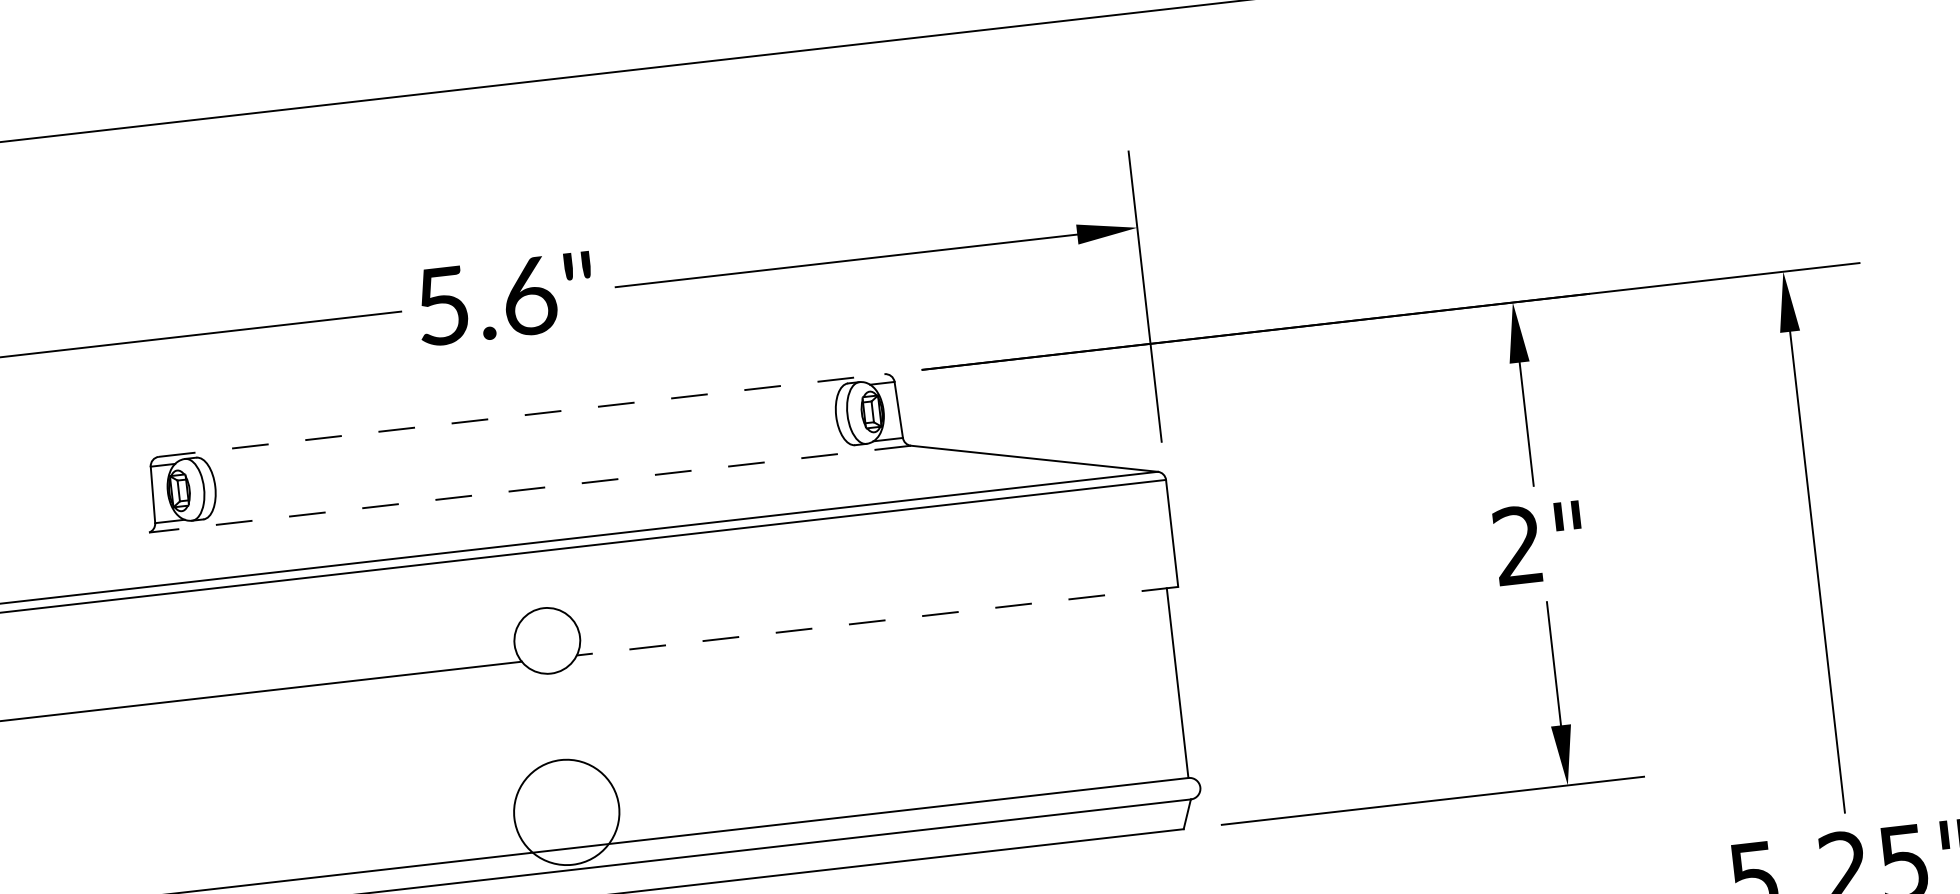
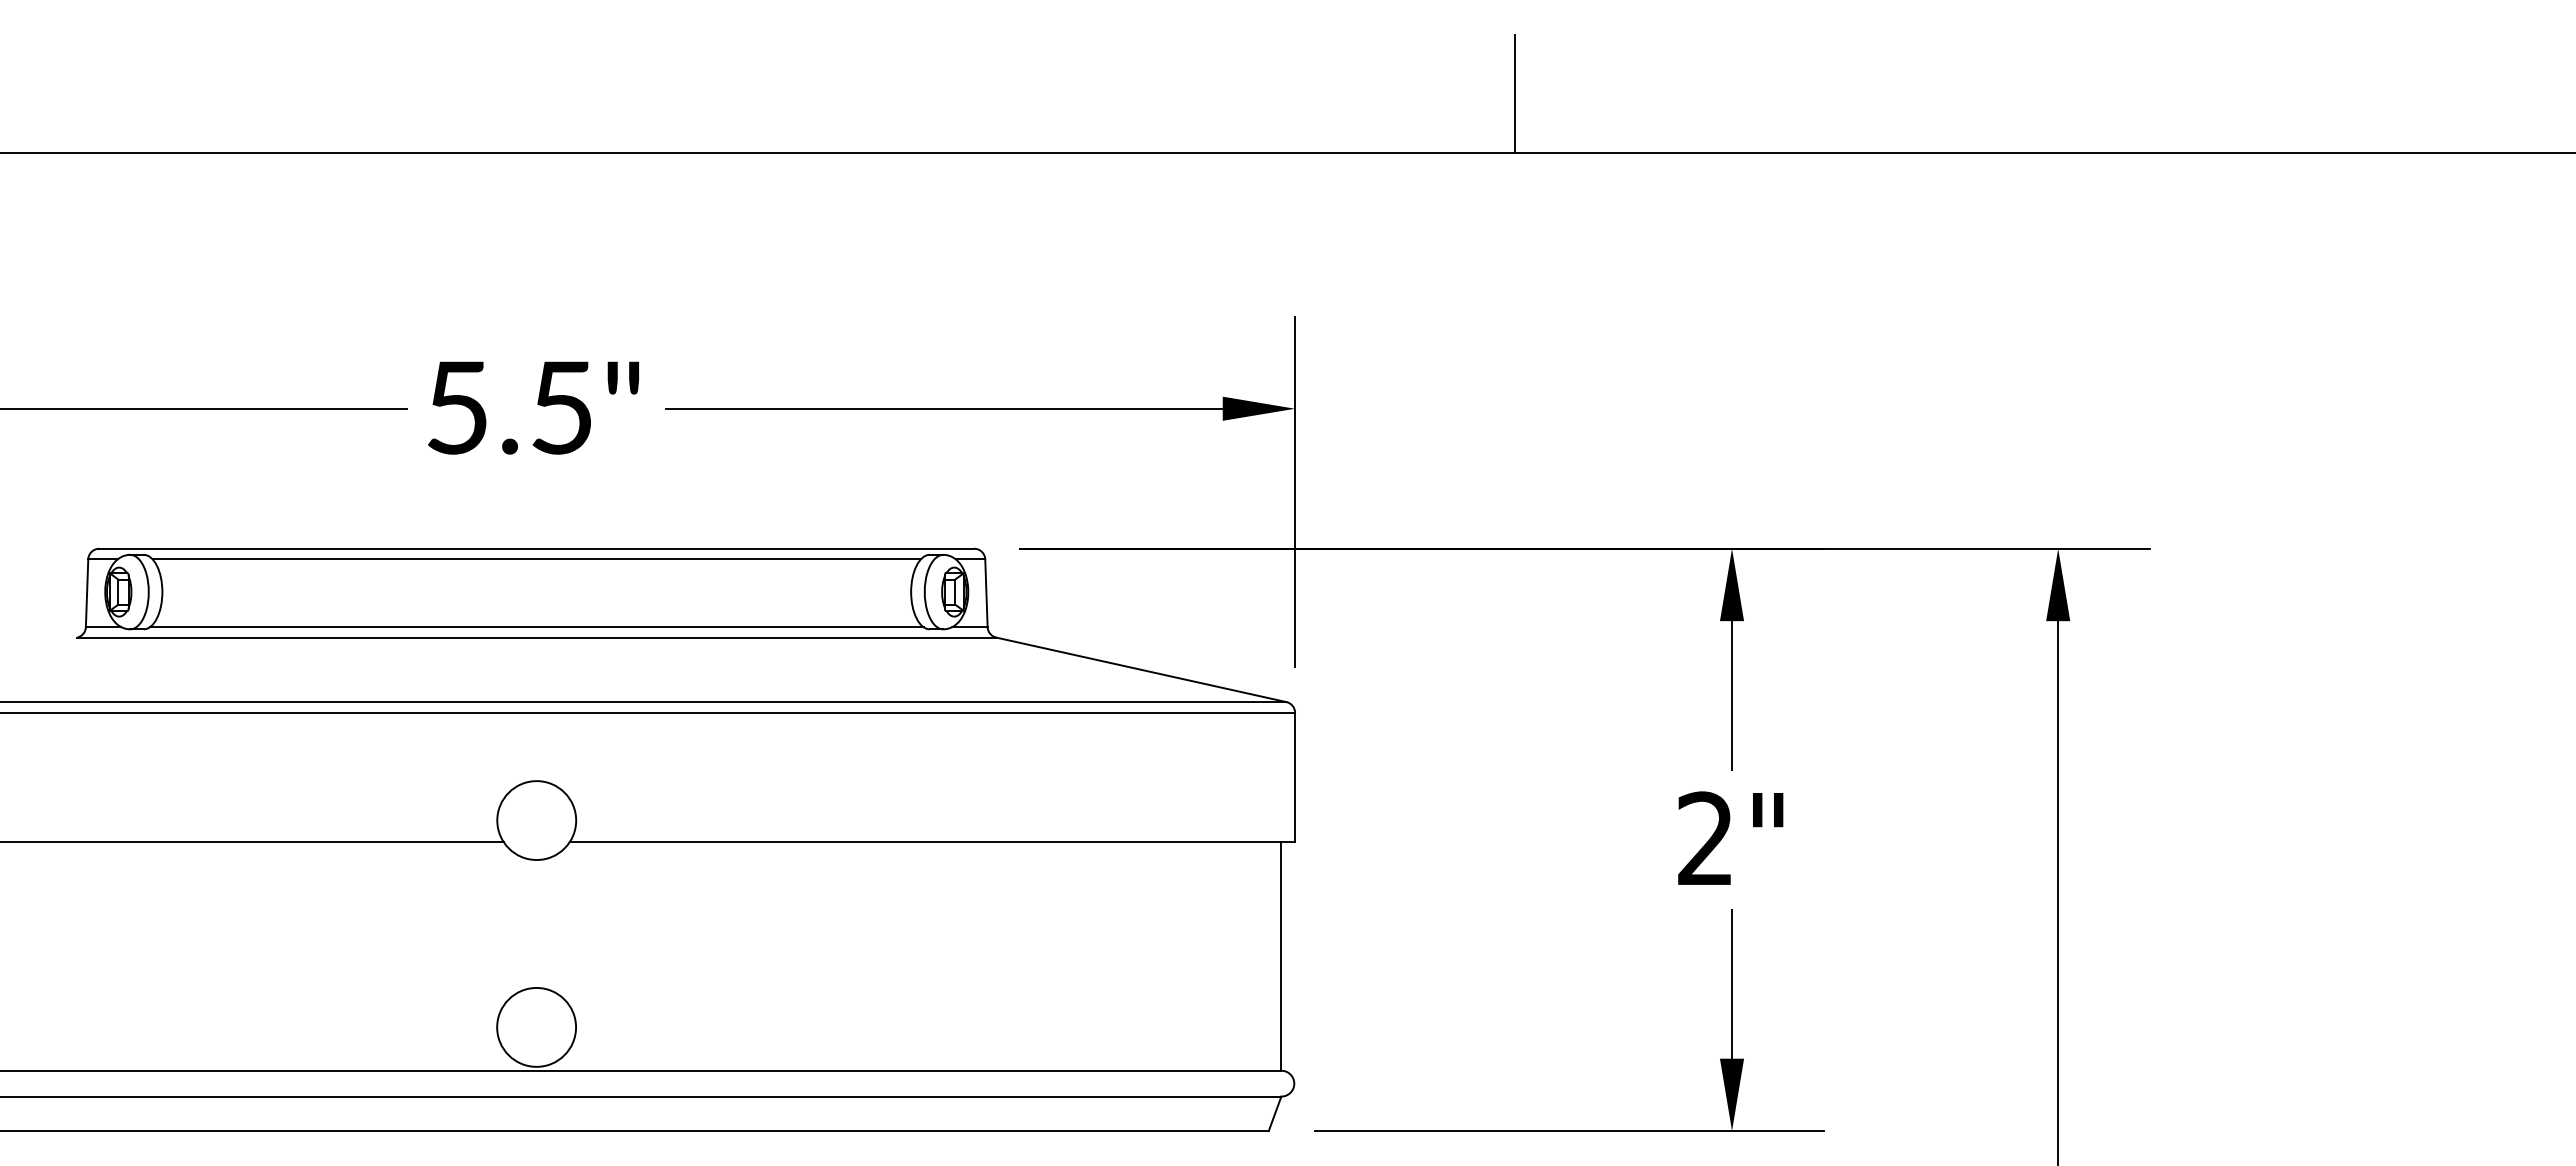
text: (529, 295) -> (562, 407), 5.6" -> 5.5"
line: (522, 415) -> (537, 548), dashed -> solid
line: (522, 424) -> (536, 559), added
line: (528, 480) -> (536, 627), added
line: (529, 489) -> (536, 637), dashed -> solid
line: (877, 620) -> (932, 841), dashed -> solid
circle: (566, 811) -> (536, 1026), size x0.62

